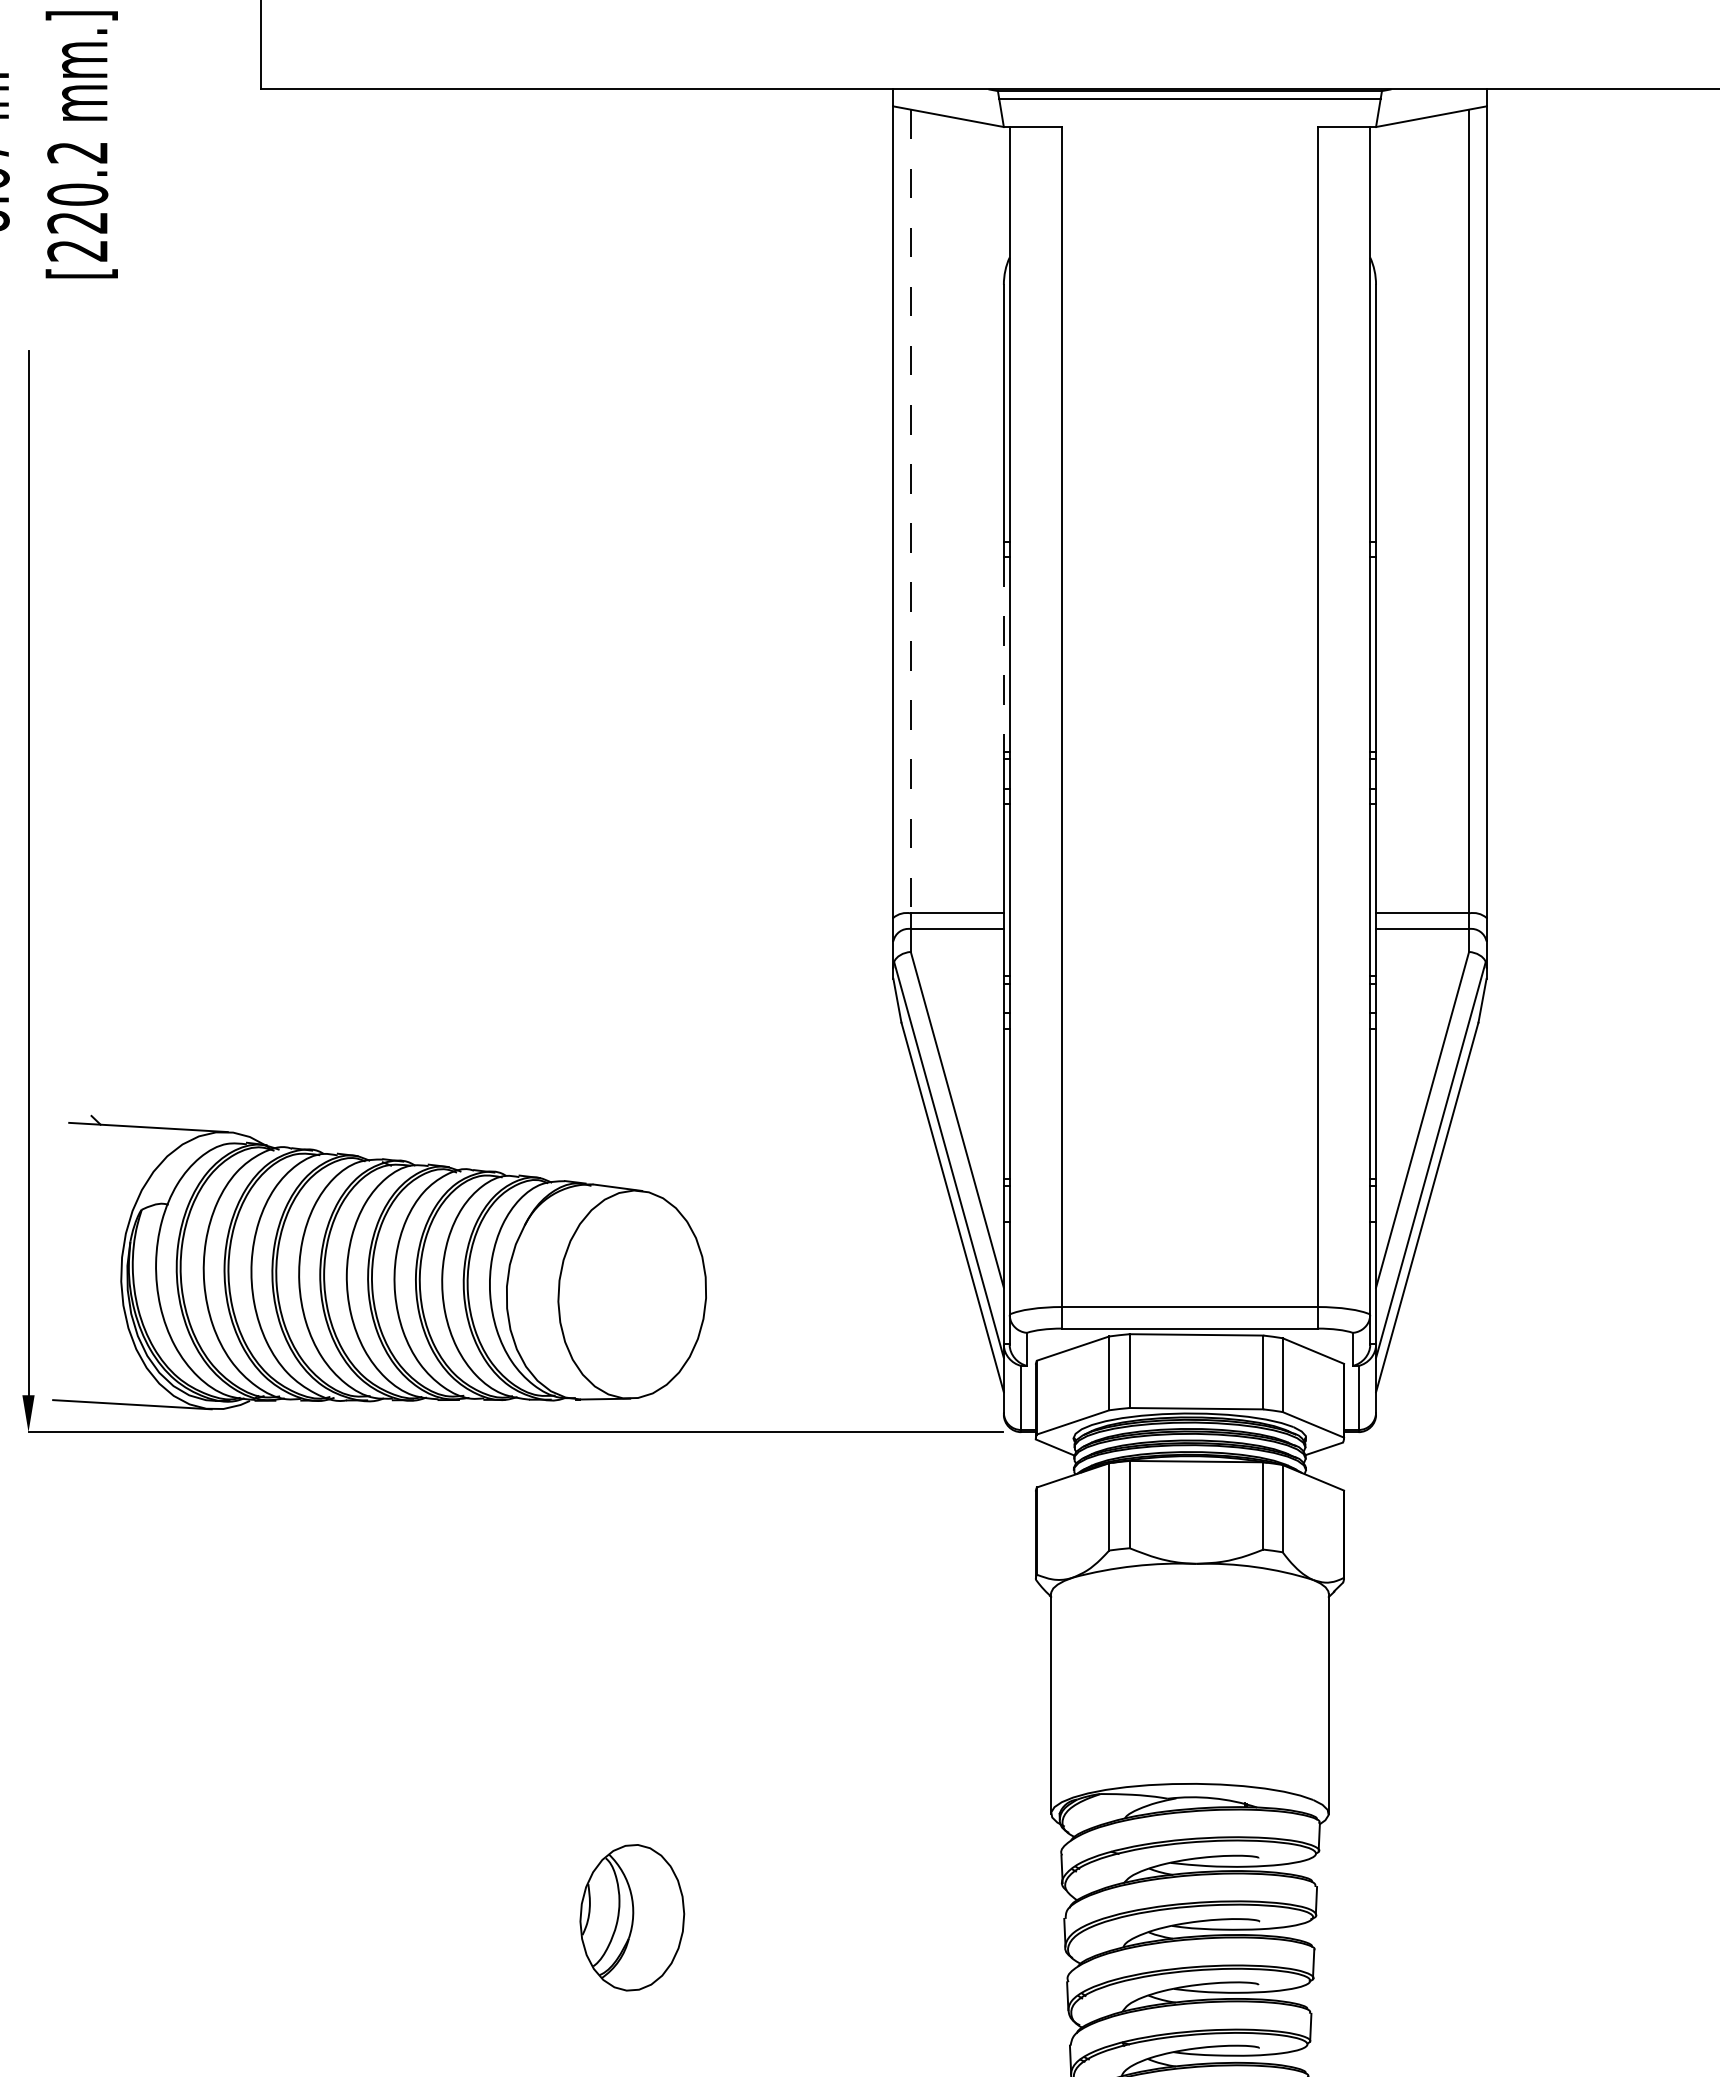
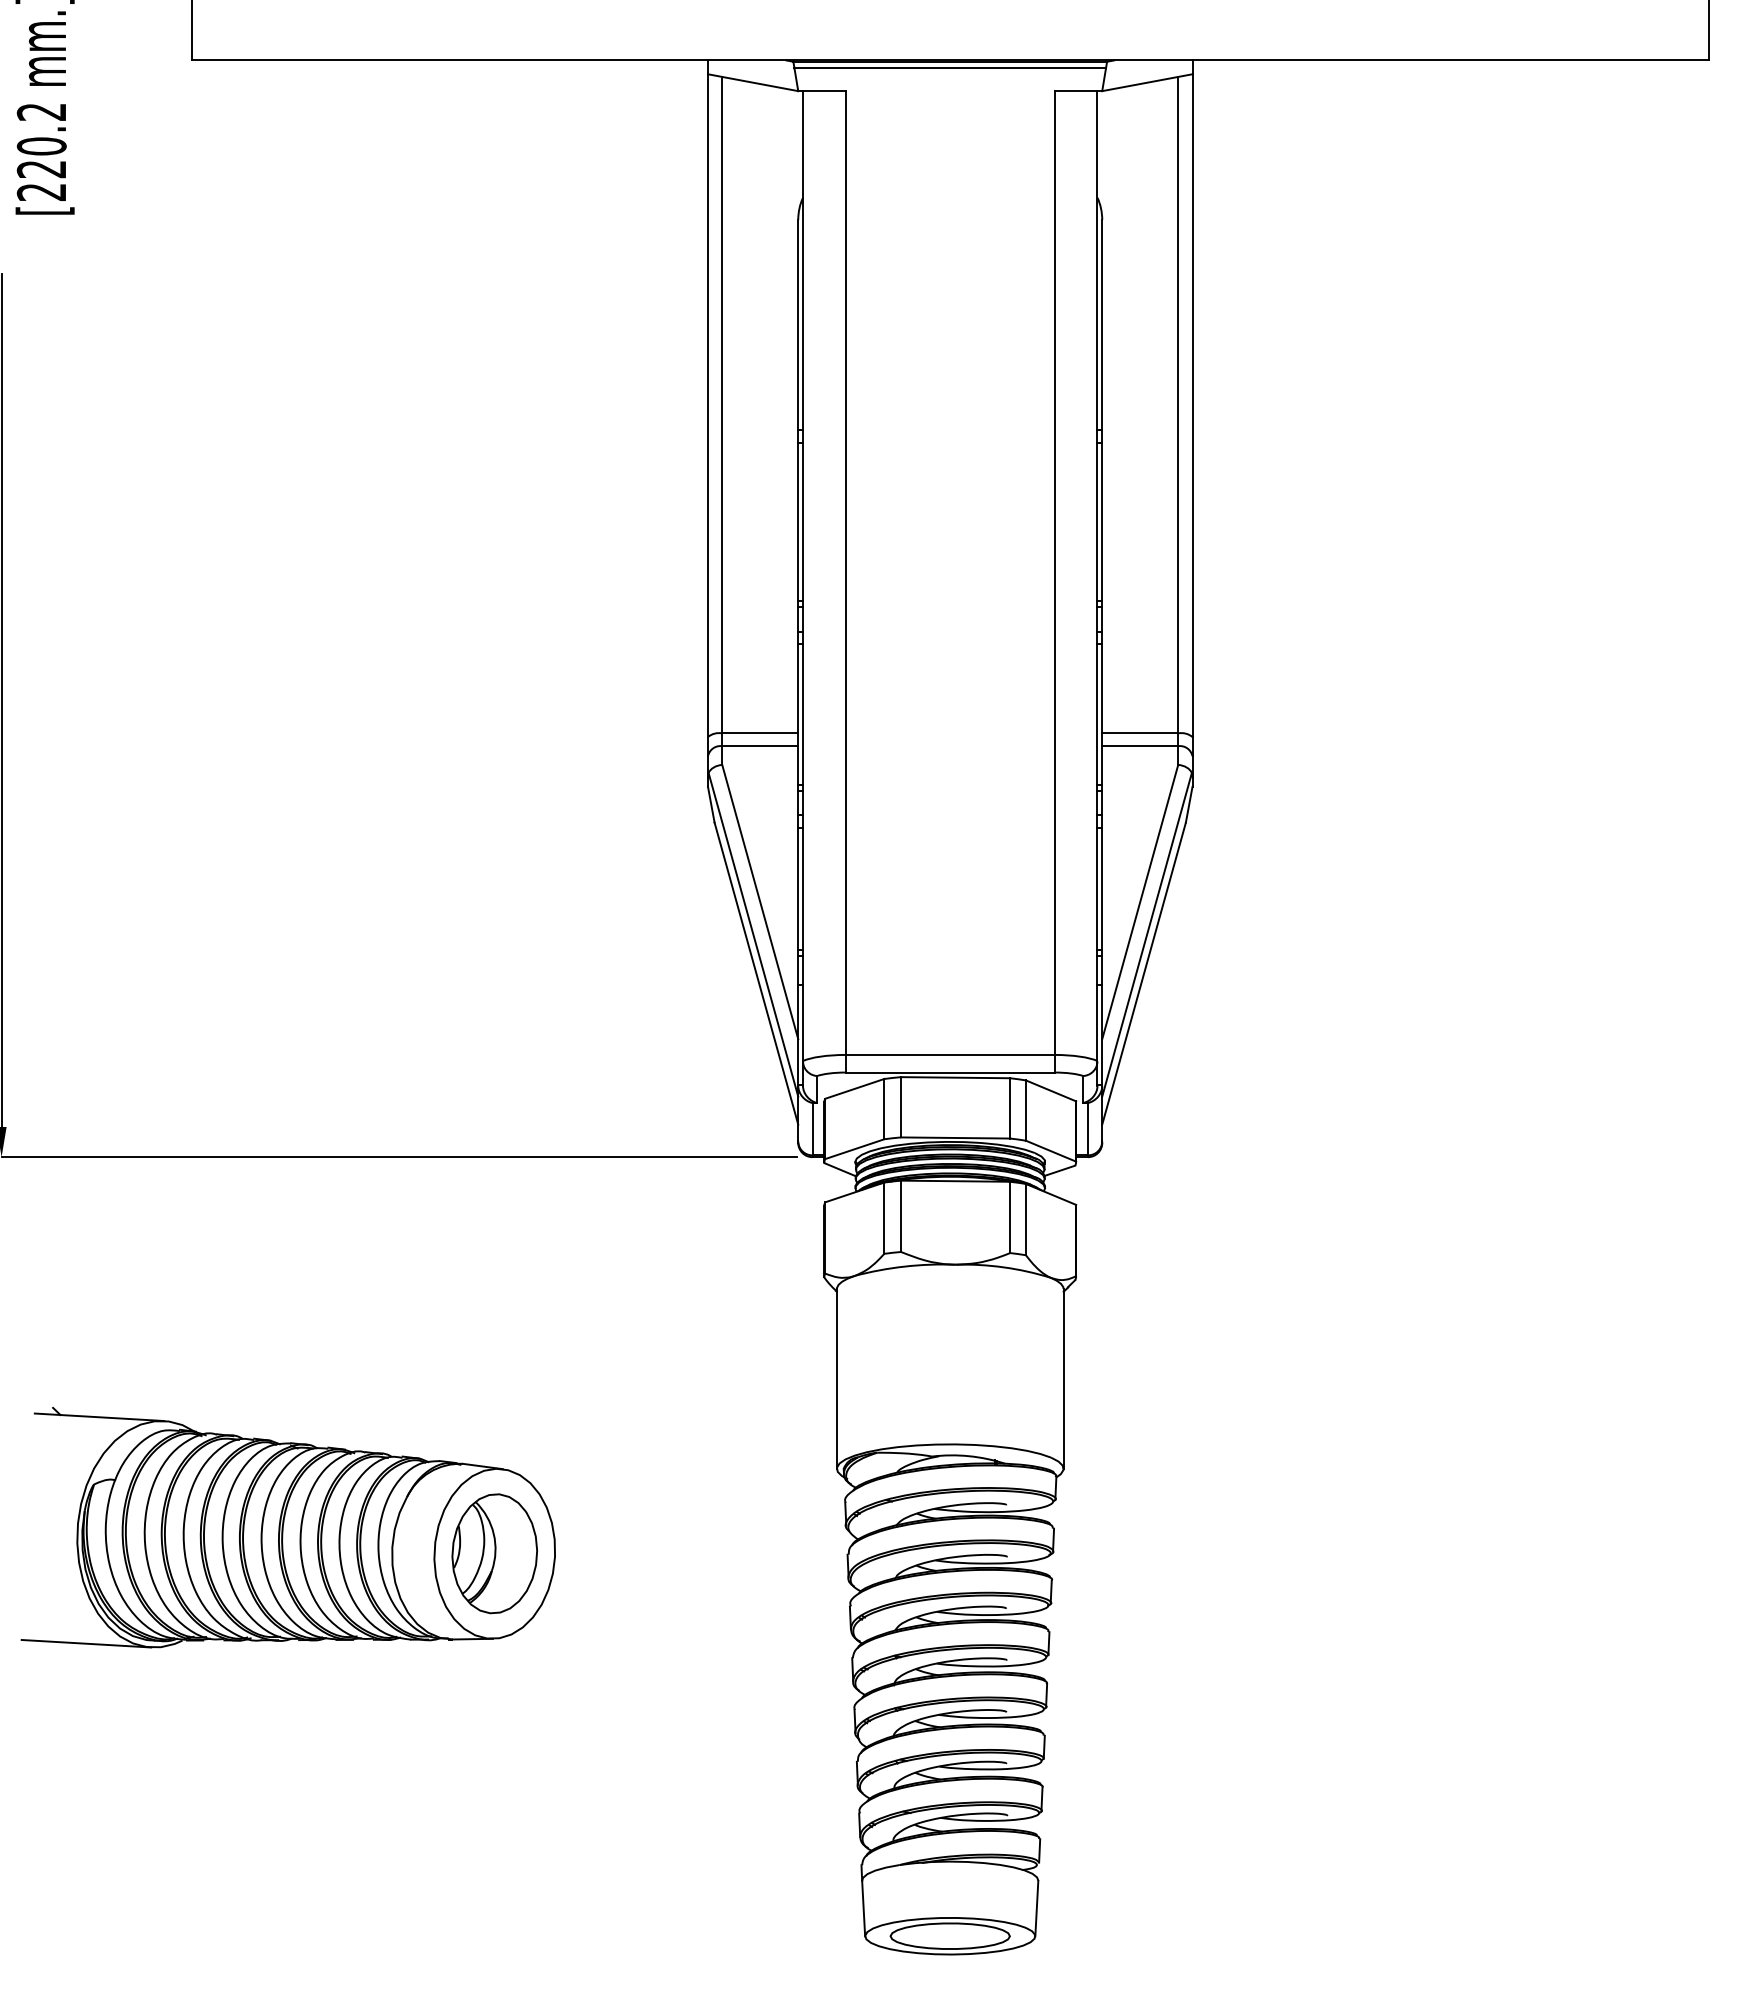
line: (911, 511) -> (722, 405), dashed -> solid
line: (1004, 655) -> (798, 522), dashed -> solid
part: (378, 1262) -> (287, 1527), moved

